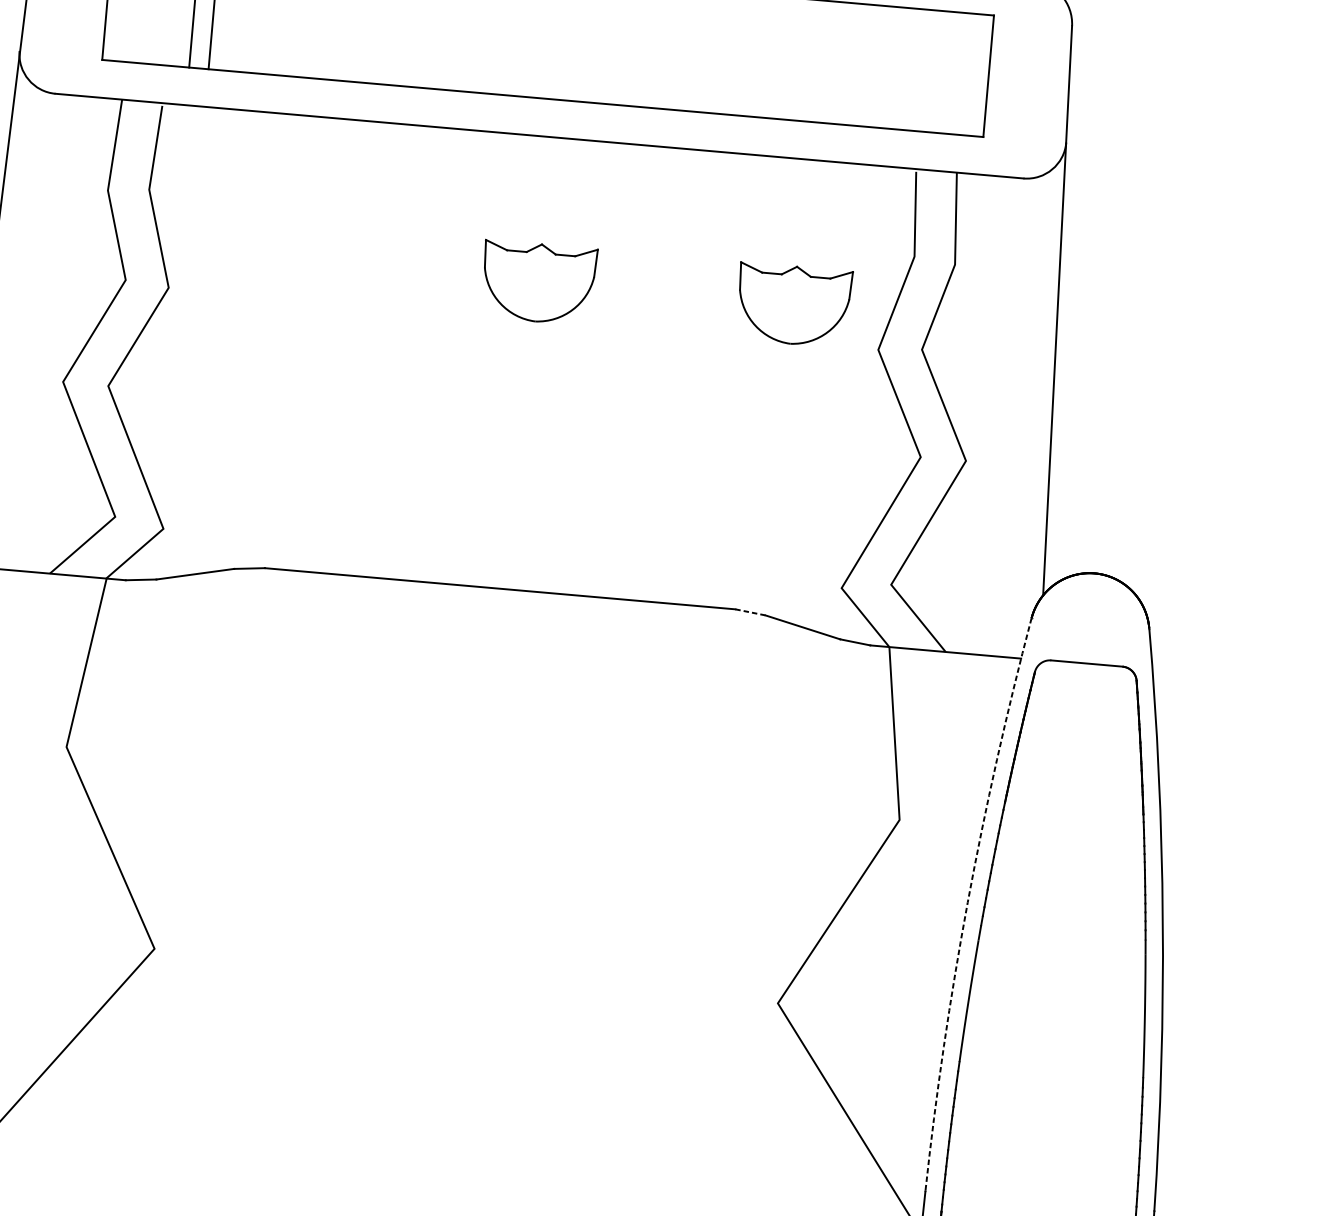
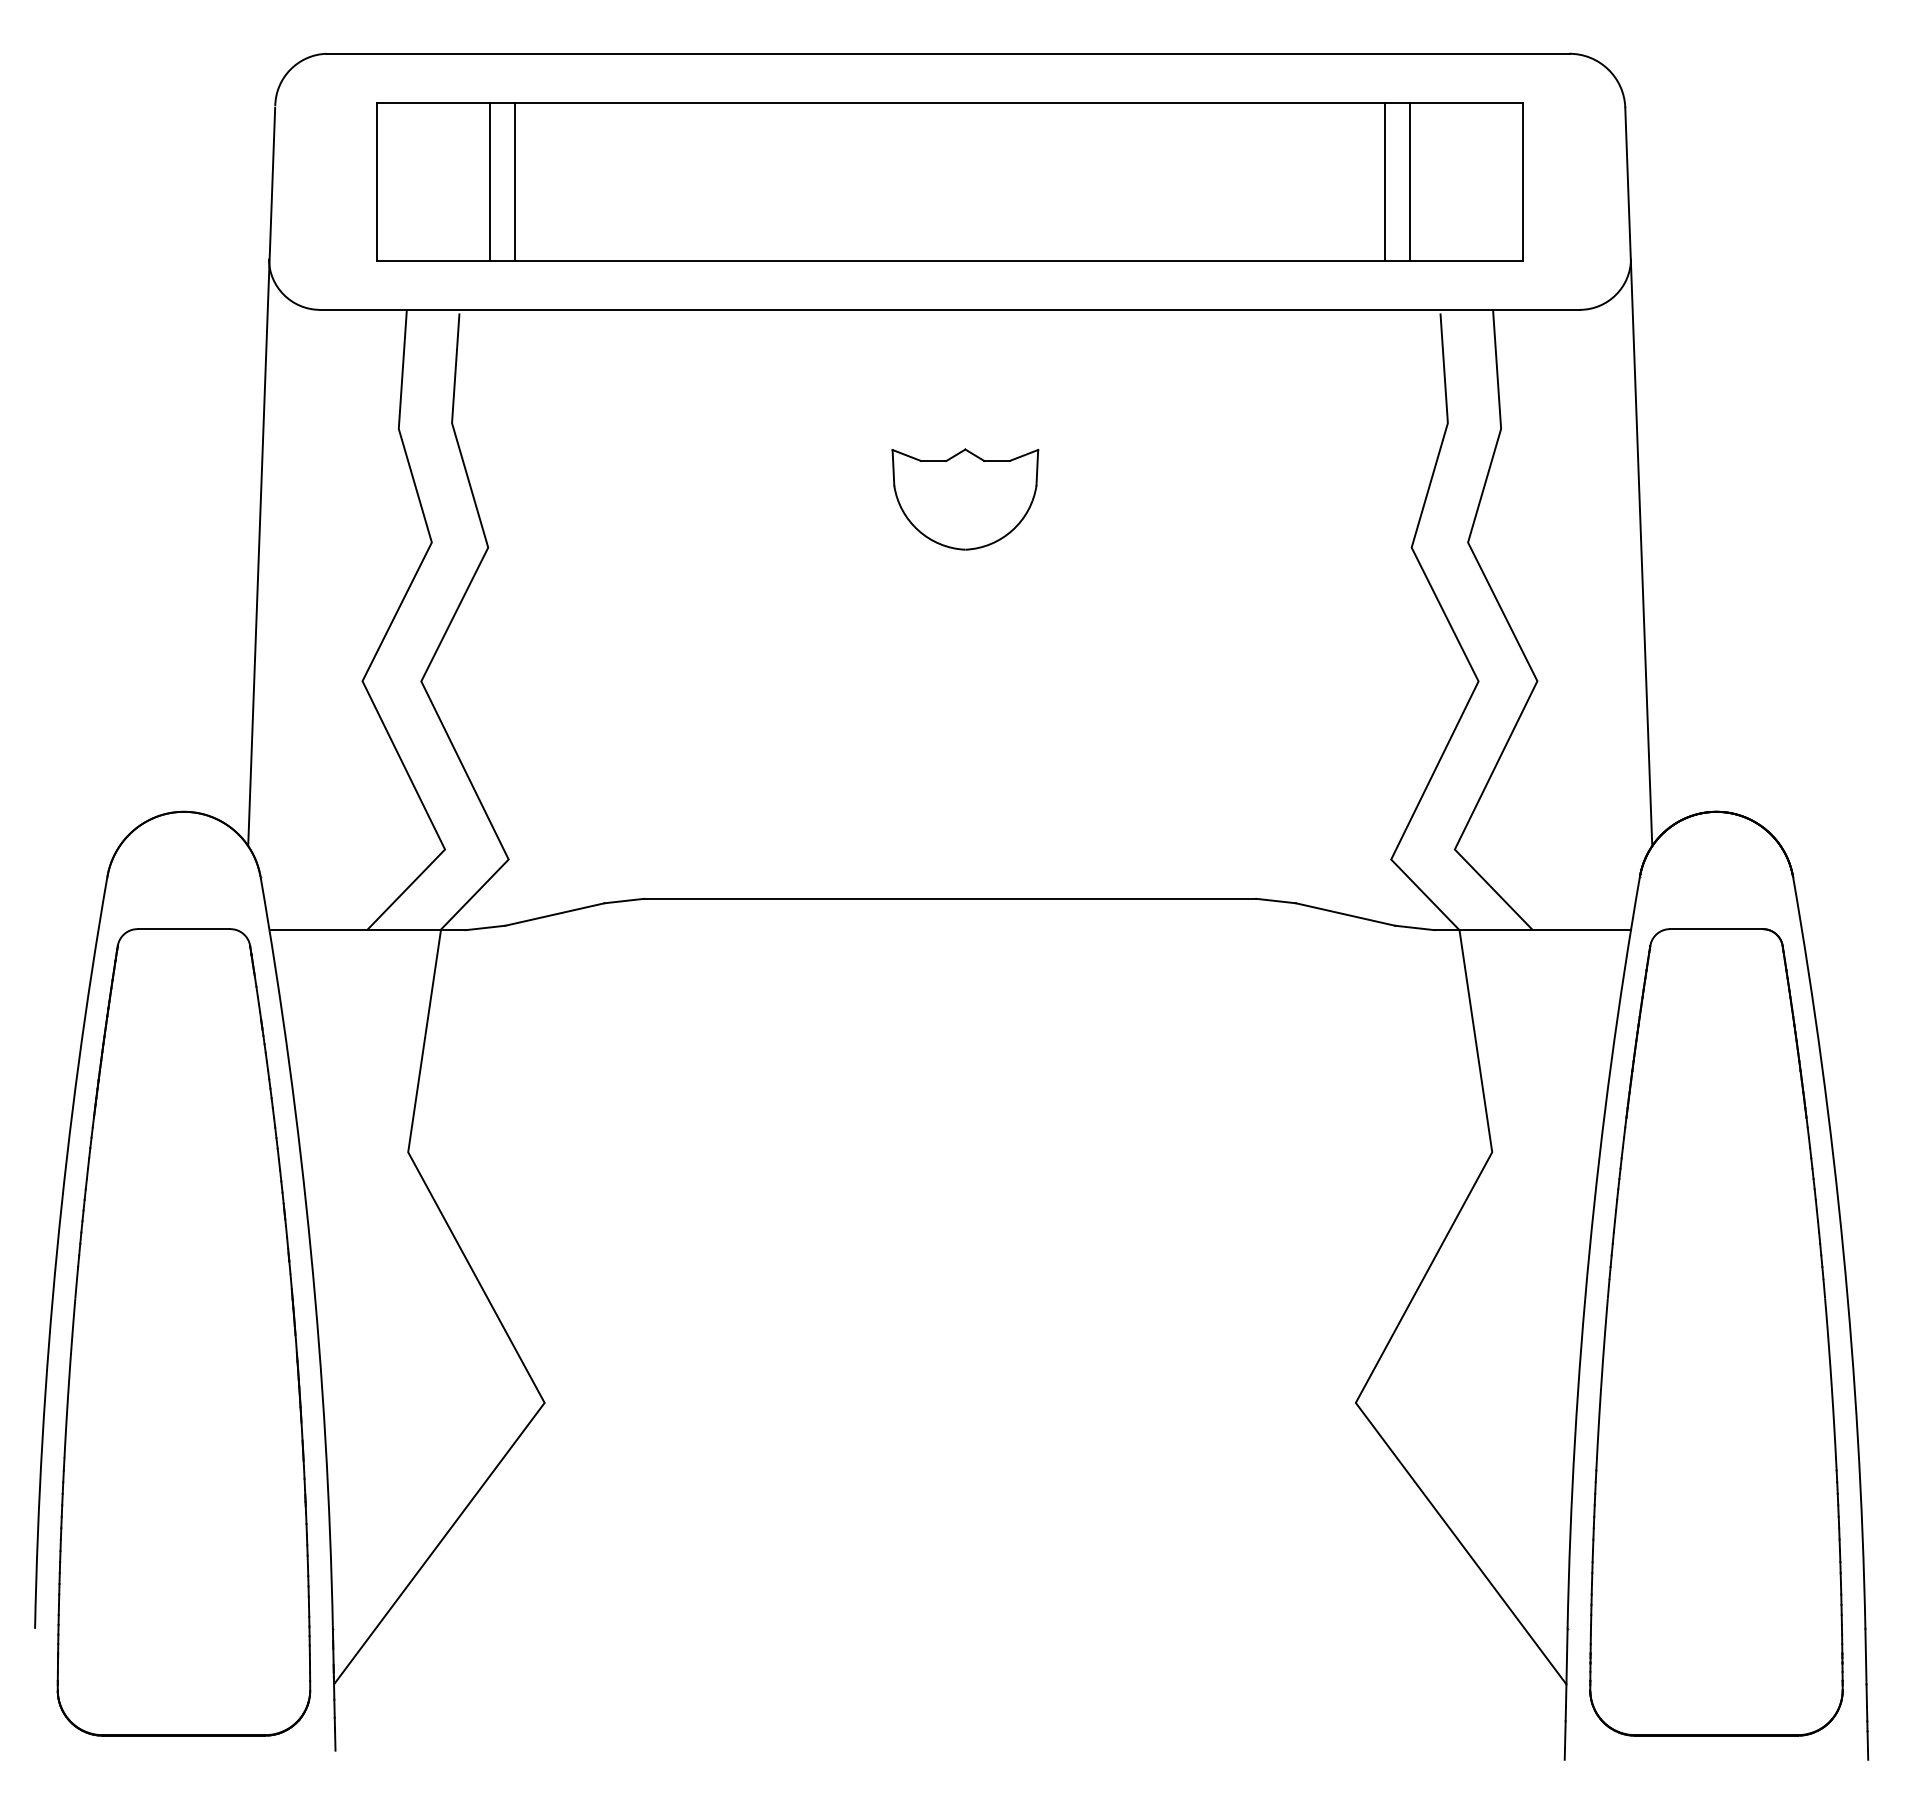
line: (882, 66) -> (1384, 181), added
line: (902, 68) -> (1410, 181), added
part: (793, 305) -> (1297, 499), removed
line: (750, 612) -> (1276, 901), dashed -> solid
arc: (967, 902) -> (1589, 1251), dashed -> solid

